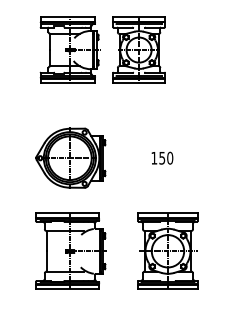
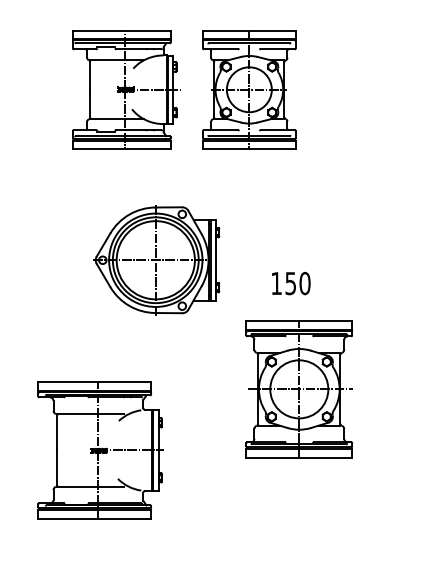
part: (70, 157) -> (156, 258), moved
part: (70, 250) -> (99, 448), moved
part: (167, 250) -> (298, 387), moved

